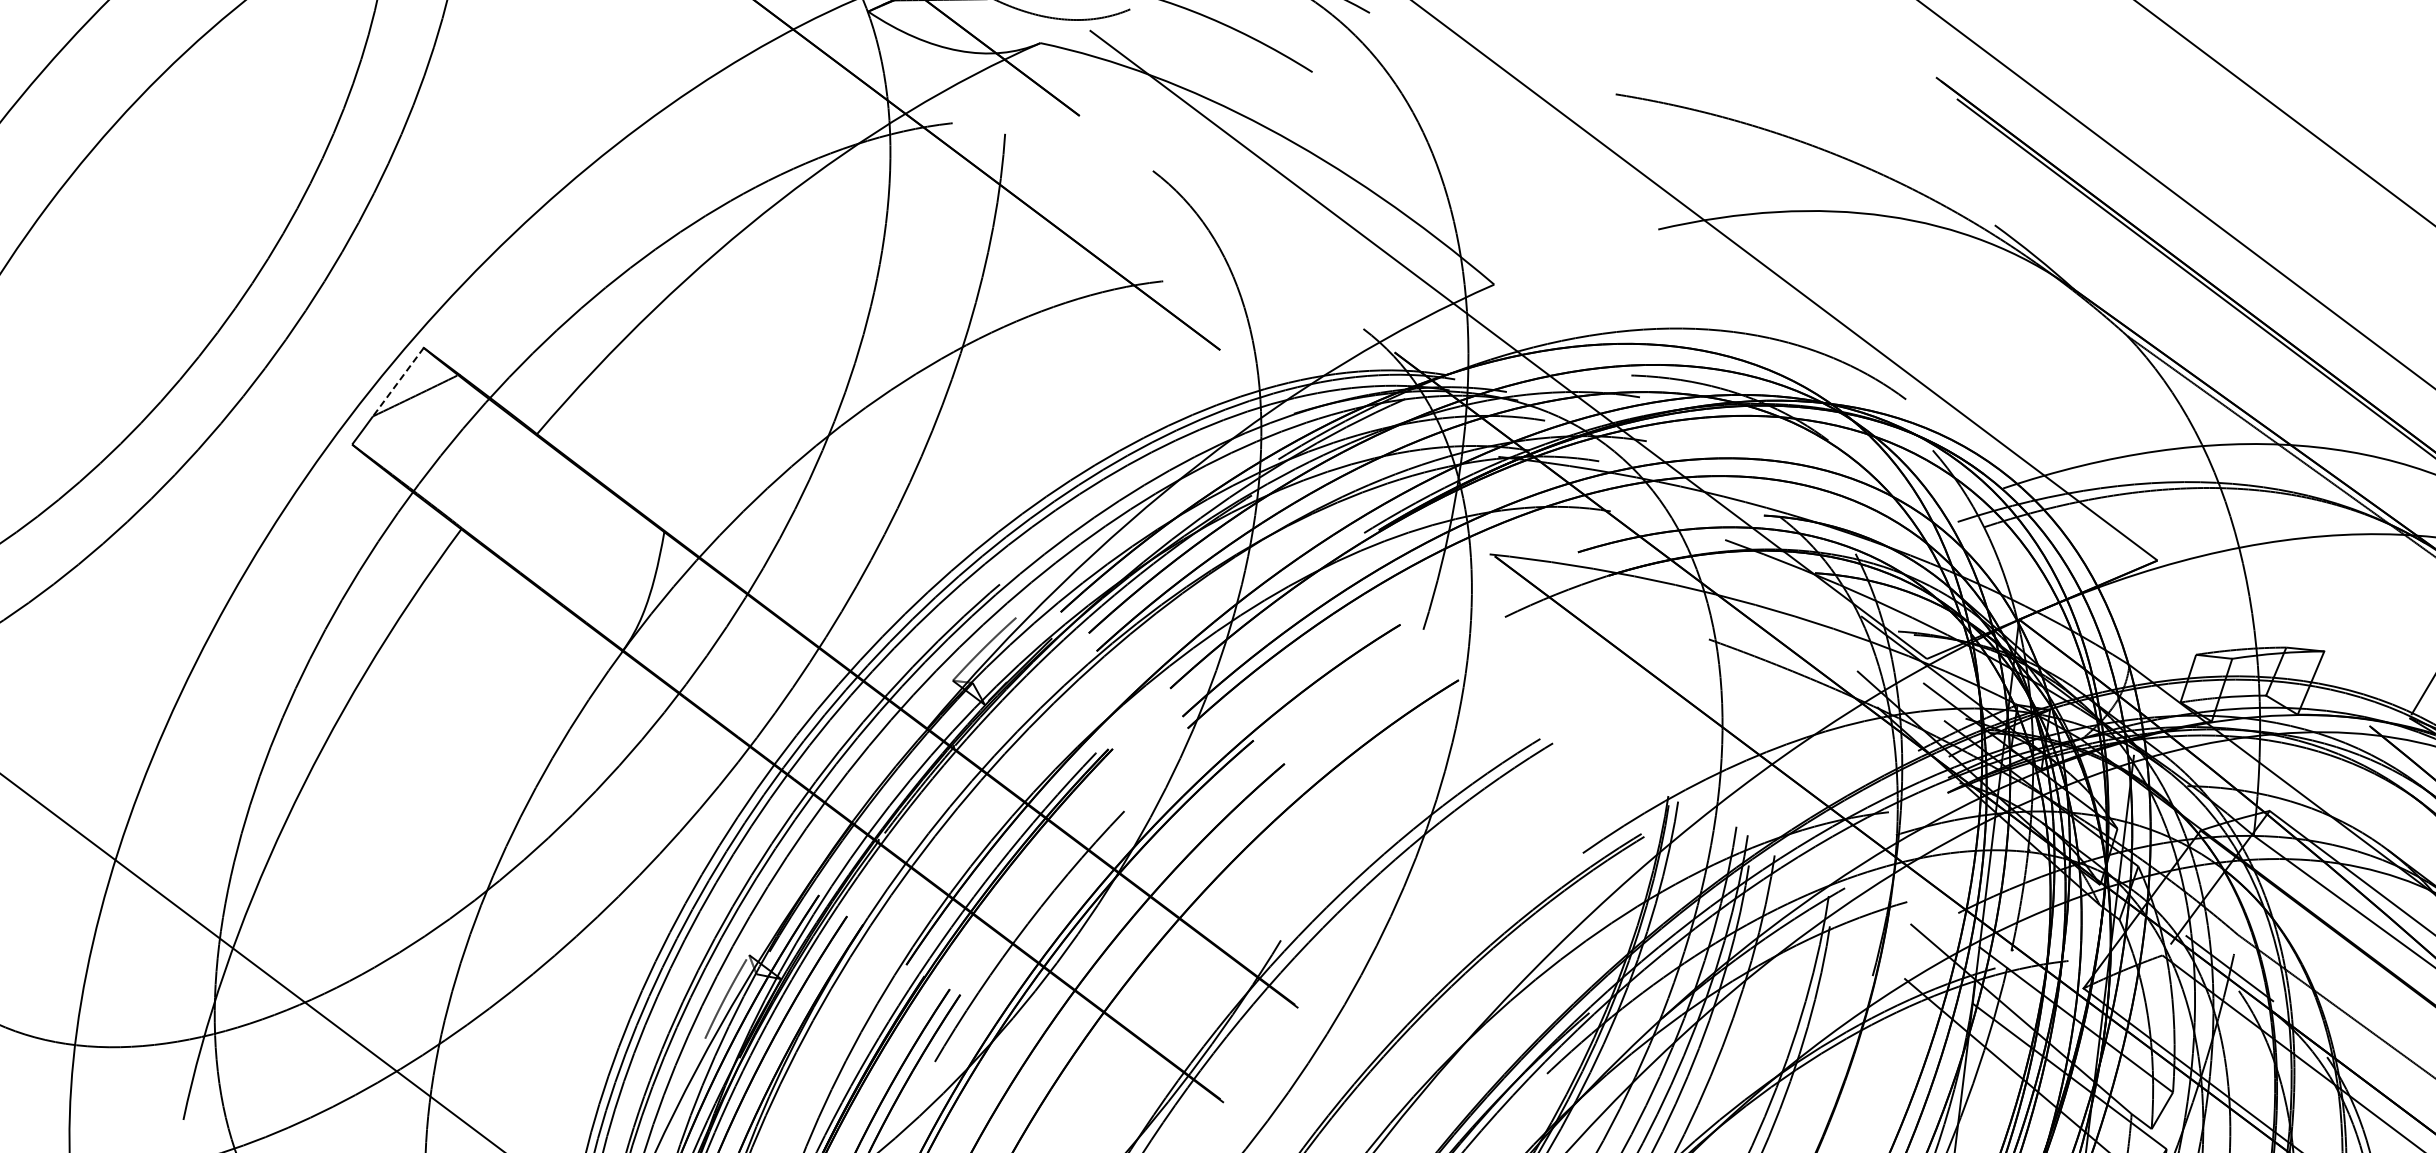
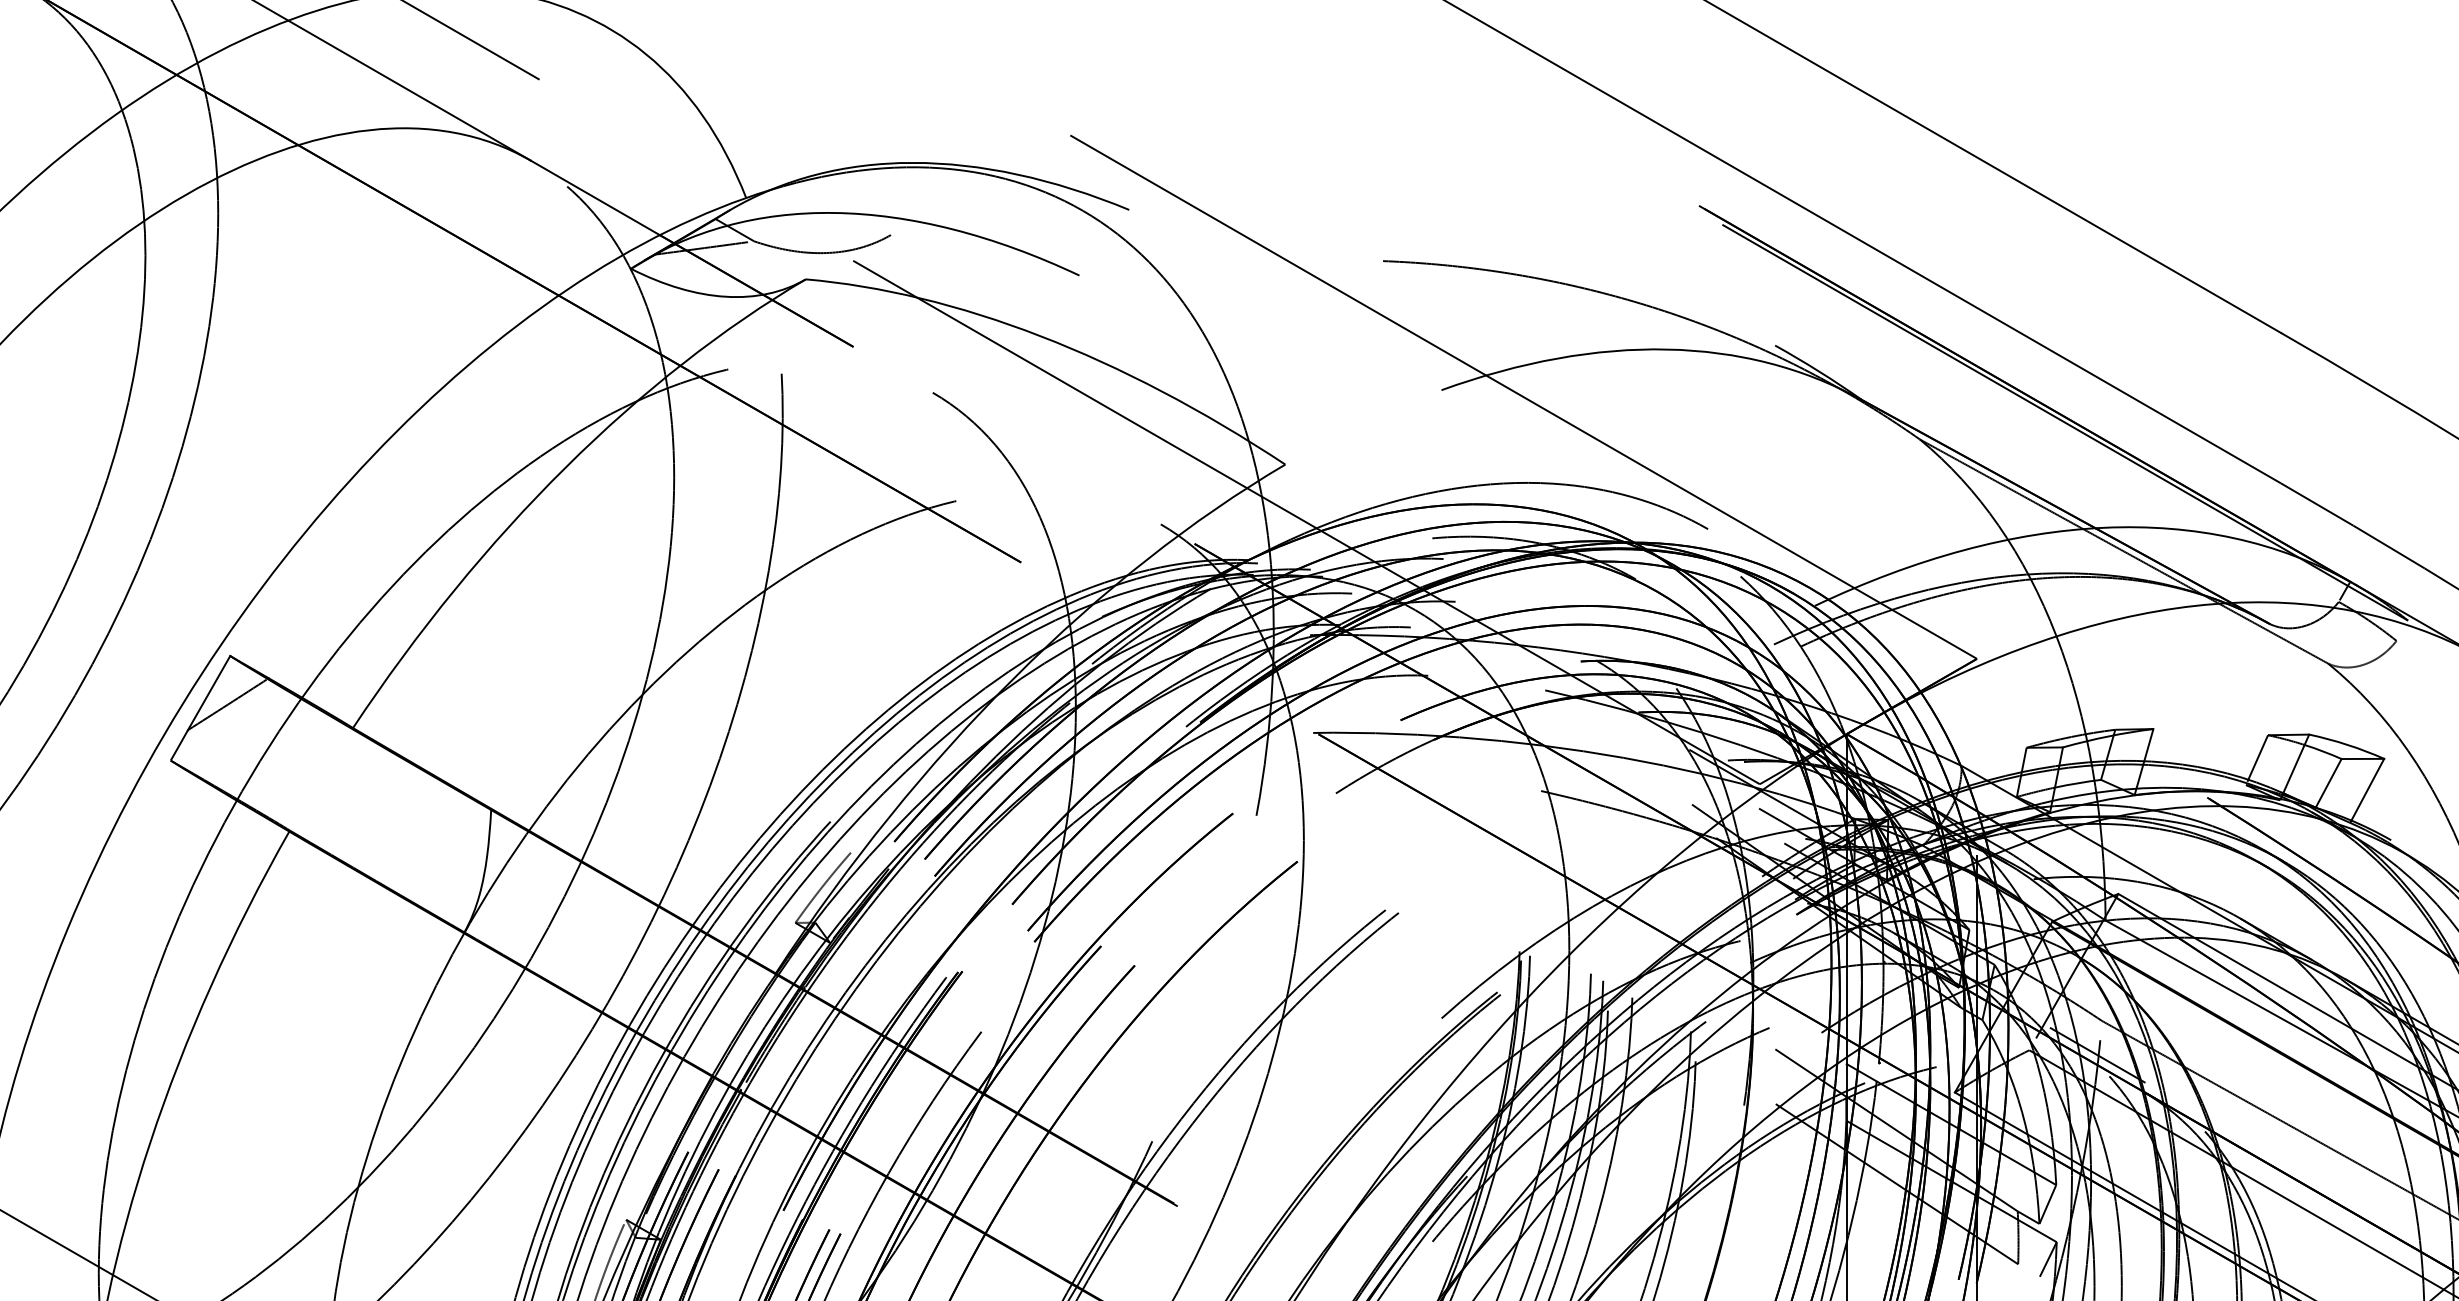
line: (398, 382) -> (209, 693), dashed -> solid

